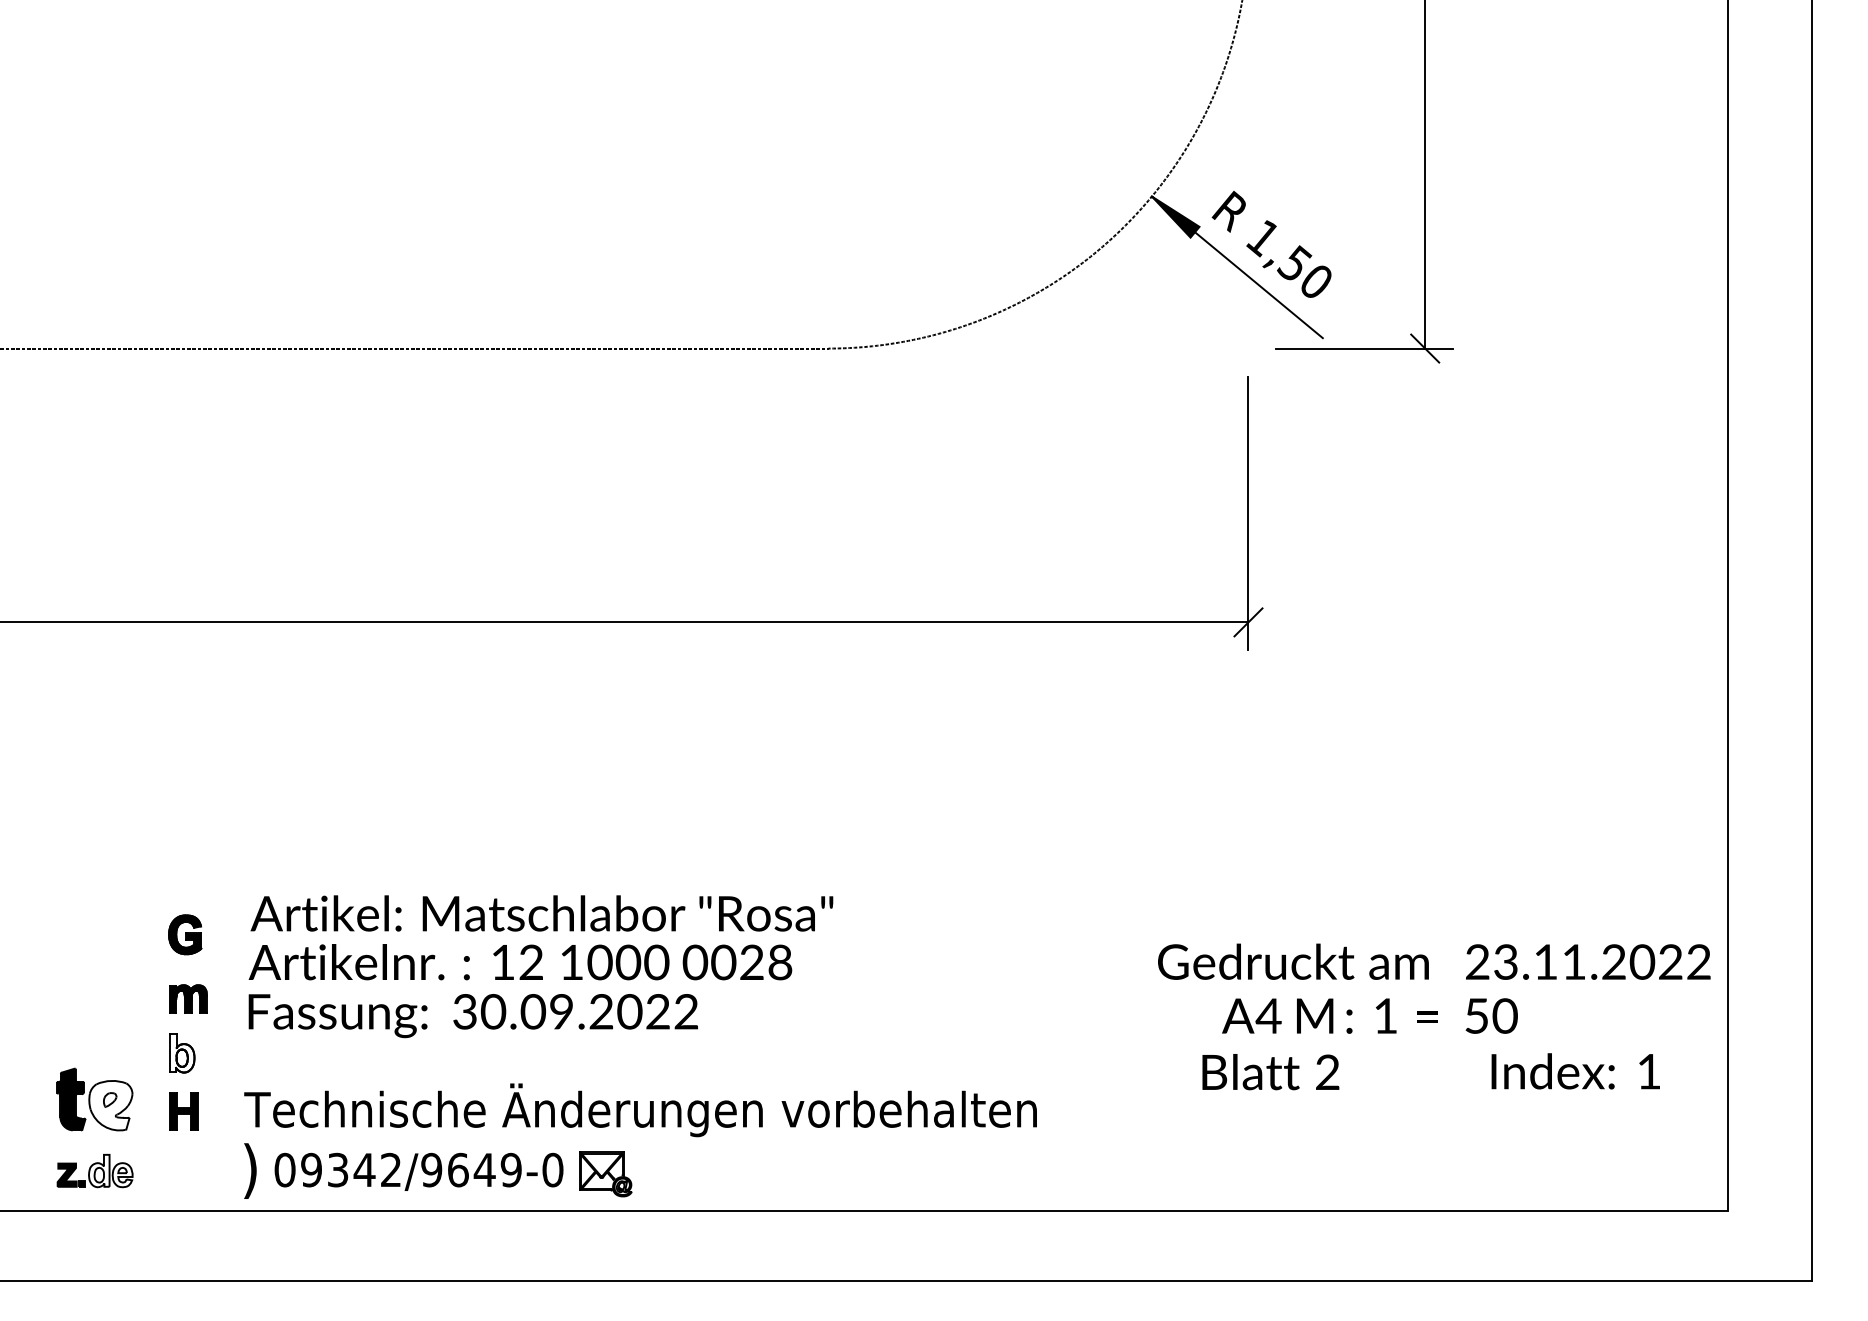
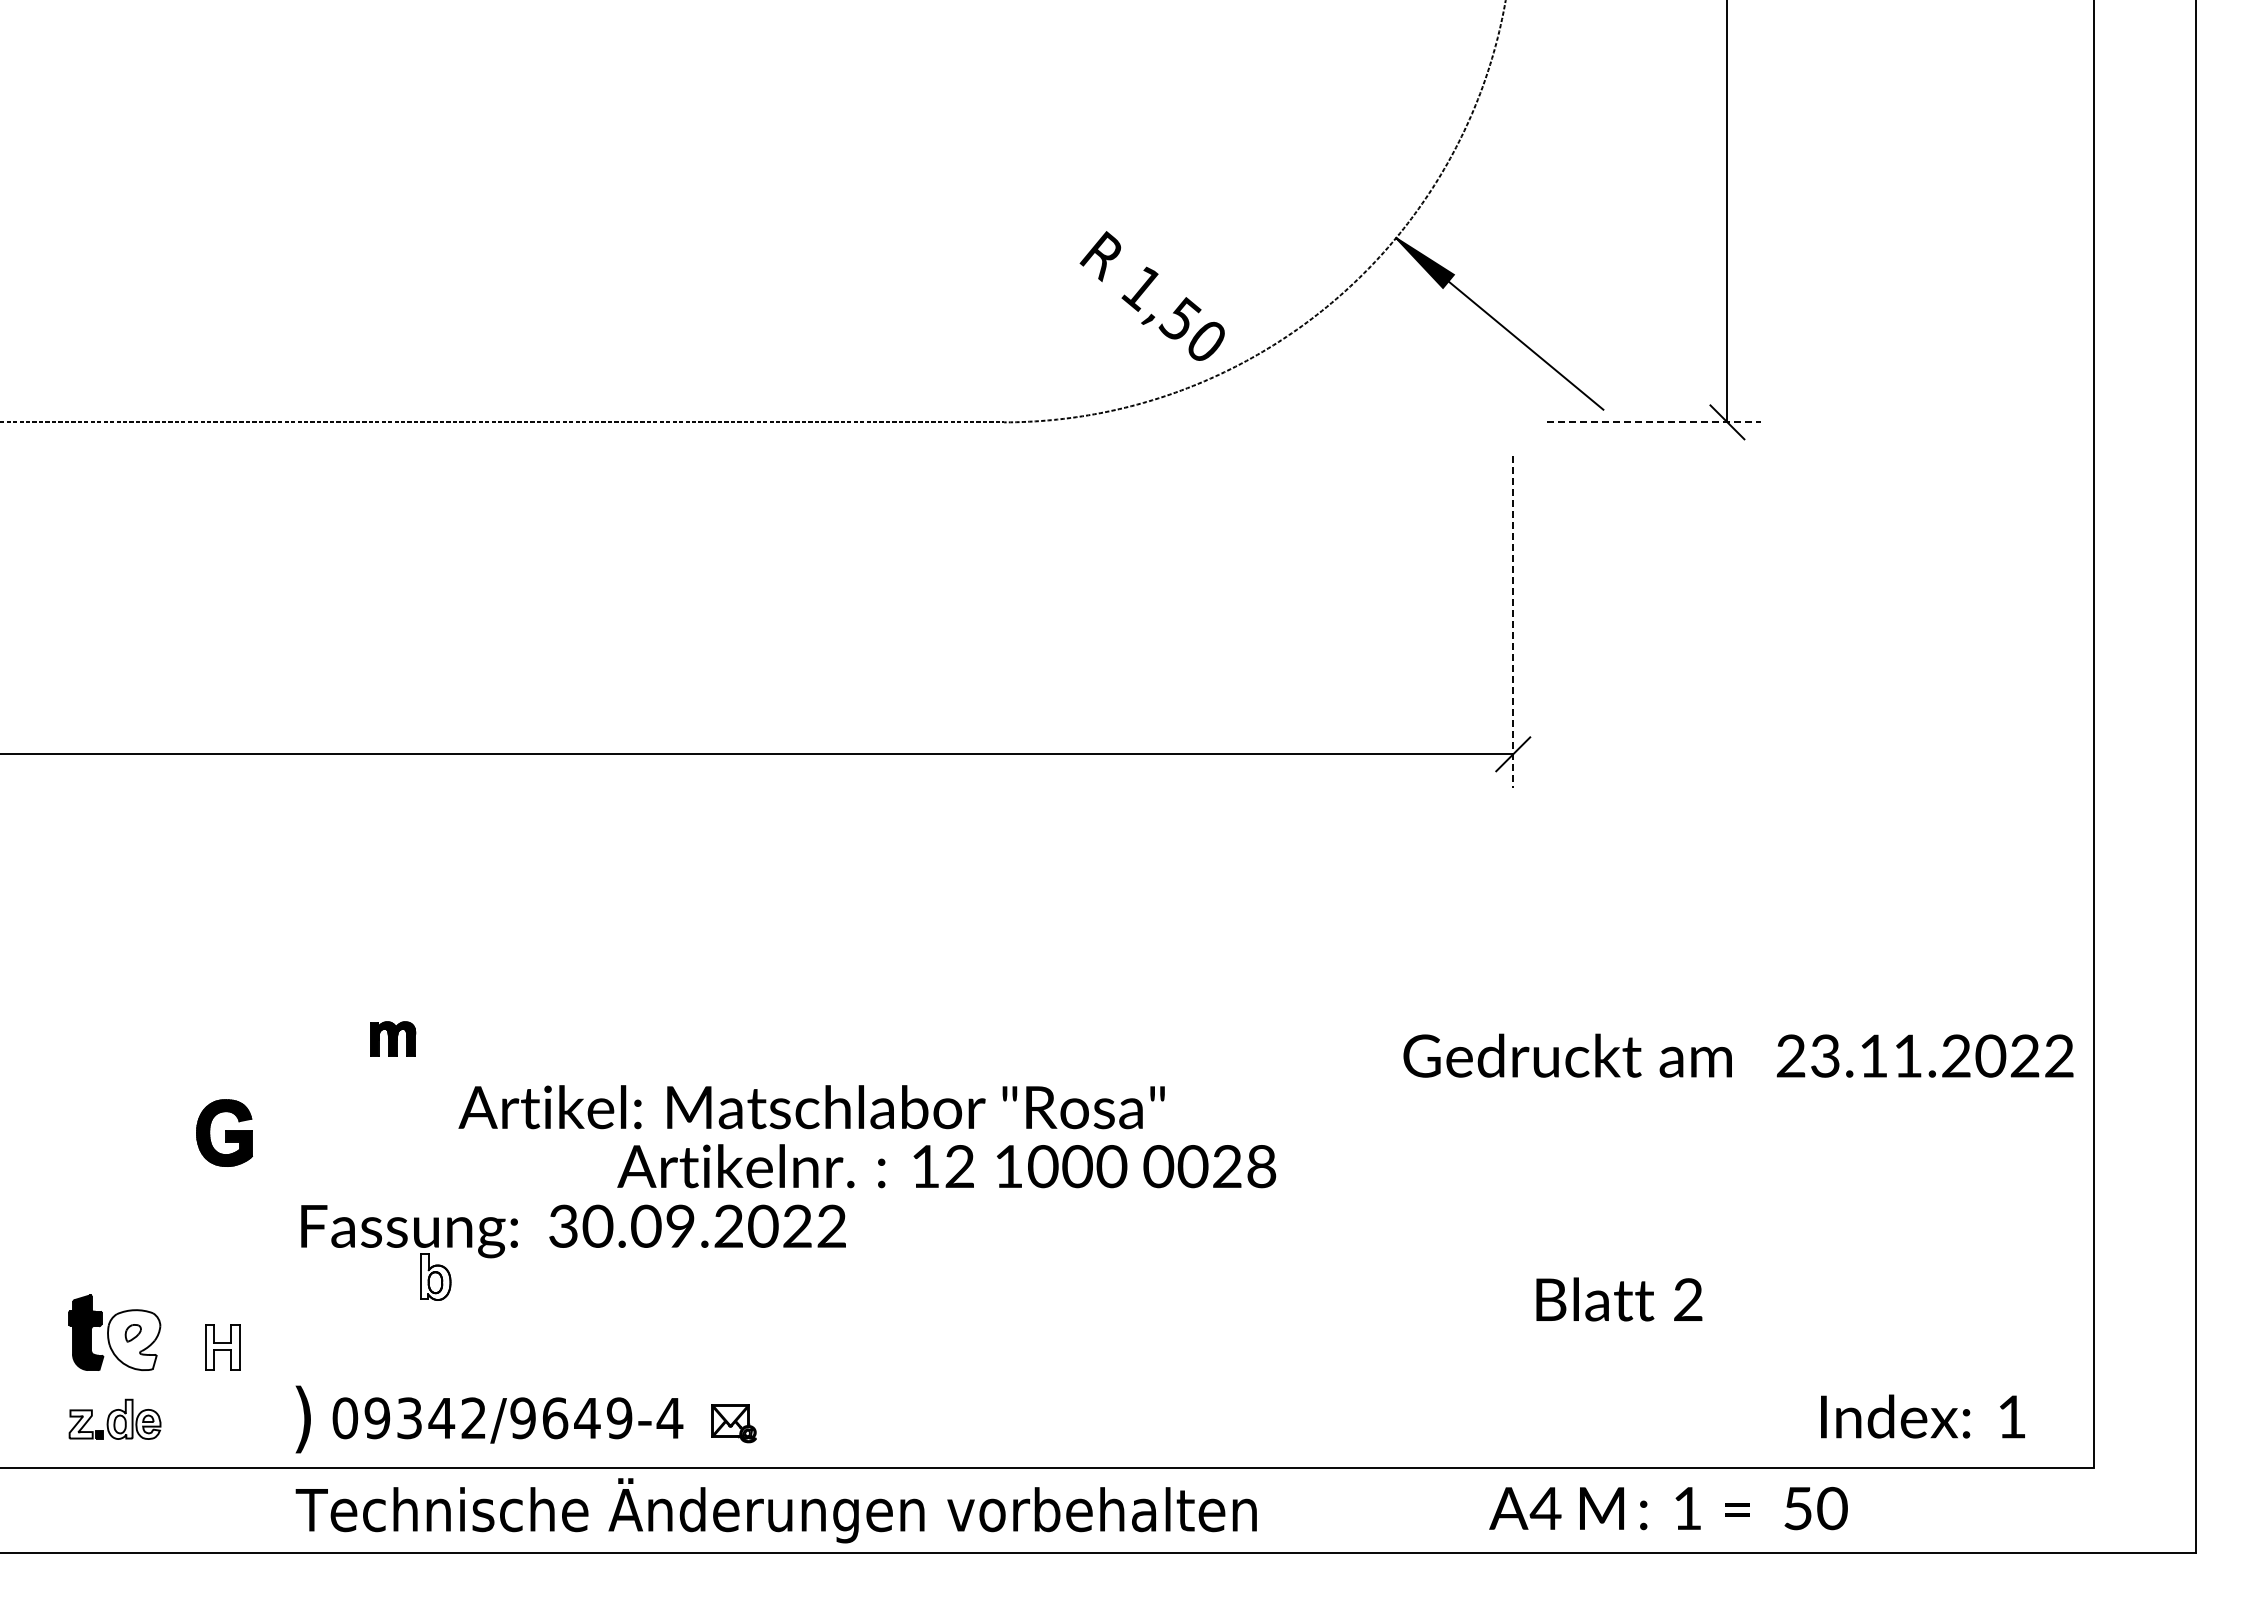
text: (1270, 243) -> (1151, 295), moved
line: (1365, 348) -> (1654, 422), solid -> dashed
line: (1248, 513) -> (1513, 622), solid -> dashed
text: (541, 913) -> (811, 1107), moved
part: (184, 934) -> (223, 1132), size x1.4
text: (1434, 961) -> (1738, 1055), moved
text: (520, 962) -> (946, 1166), moved
part: (188, 998) -> (393, 1038), moved
text: (1369, 1016) -> (1668, 1508), moved
part: (182, 1053) -> (435, 1276), moved
text: (1575, 1071) -> (1922, 1416), moved
text: (1270, 1072) -> (1619, 1299), moved
text: (639, 1110) -> (775, 1510), moved
fill: (183, 1111) -> (222, 1347), removed
text: (552, 1170) -> (669, 1418), 09342/9649-0 -> 09342/9649-4
part: (605, 1174) -> (733, 1423), size x0.7
fill: (66, 1175) -> (80, 1424), removed

